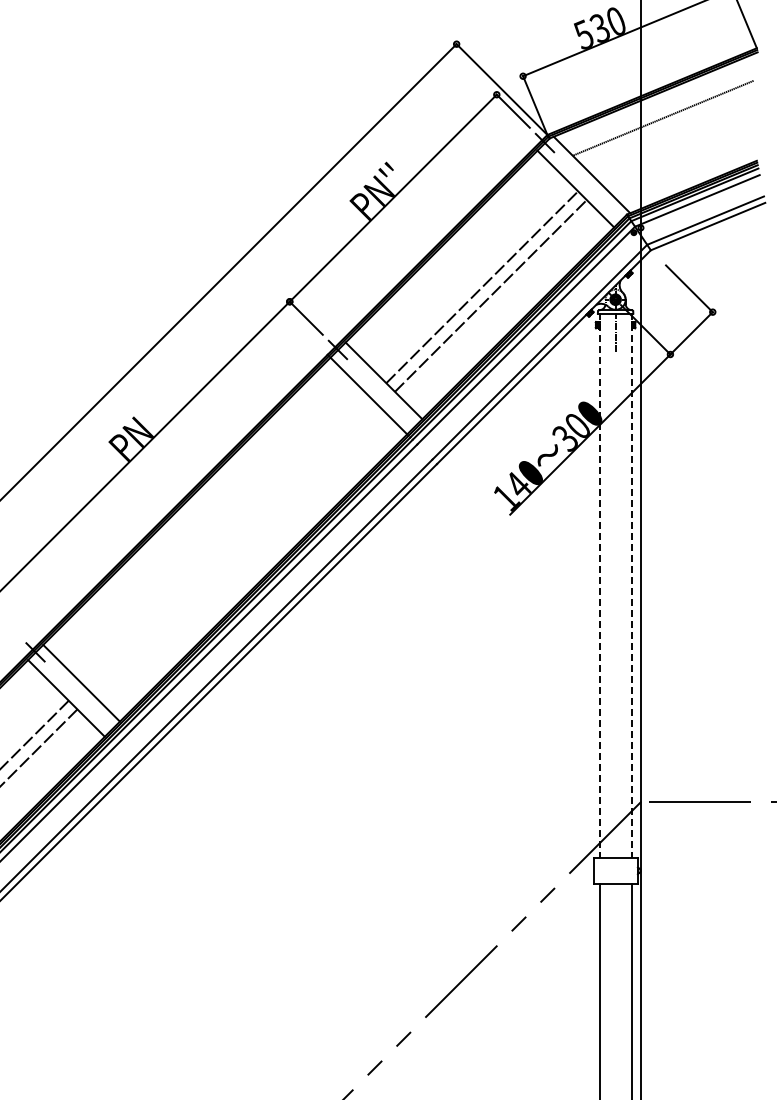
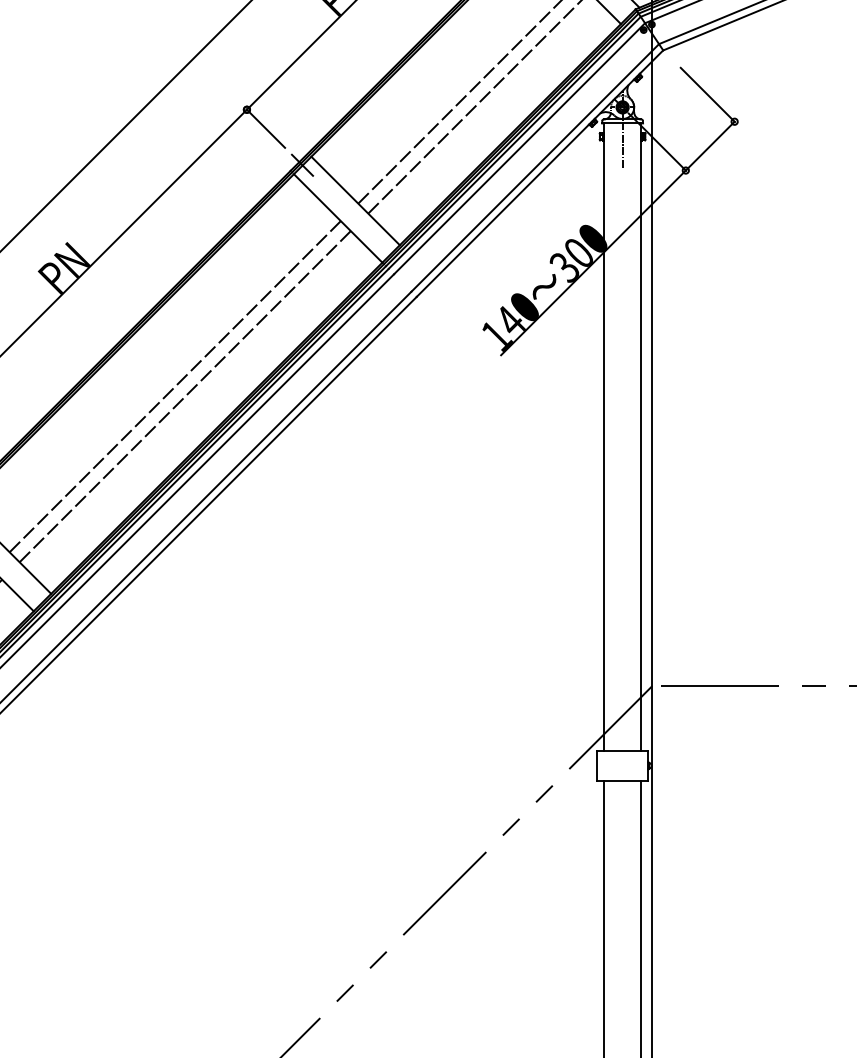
line: (227, 541) -> (175, 386), added
line: (235, 550) -> (184, 396), added
line: (599, 586) -> (604, 438), dashed -> solid
line: (631, 586) -> (640, 438), dashed -> solid

